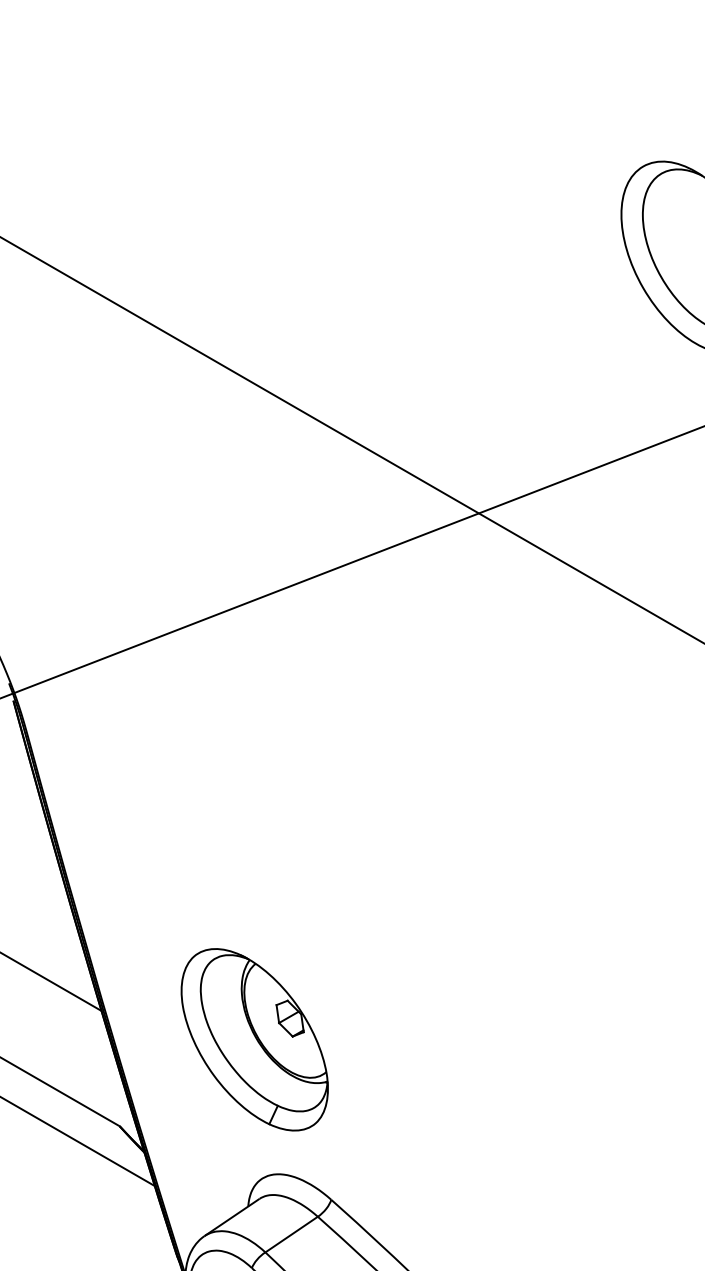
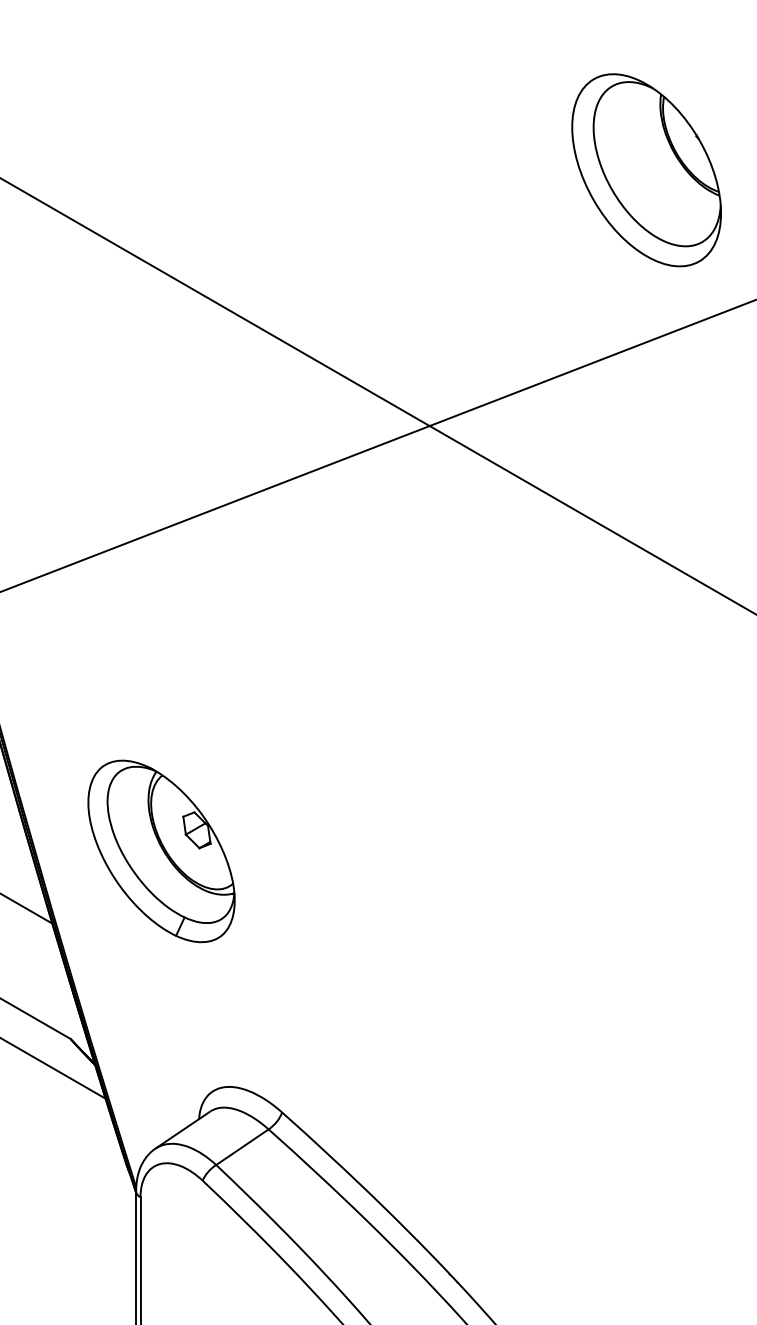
part: (254, 1039) -> (161, 851), moved

